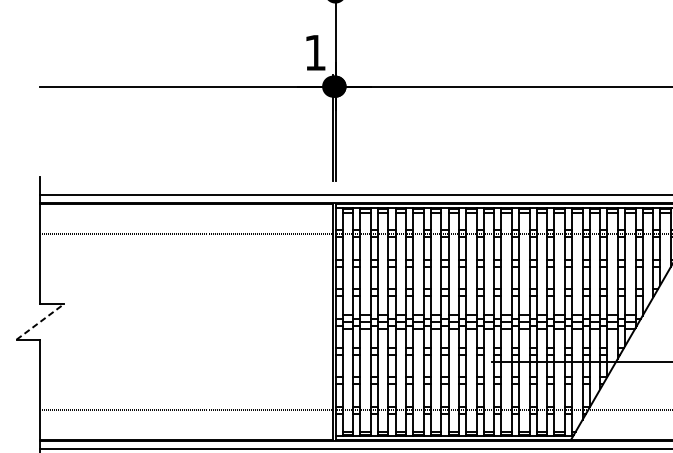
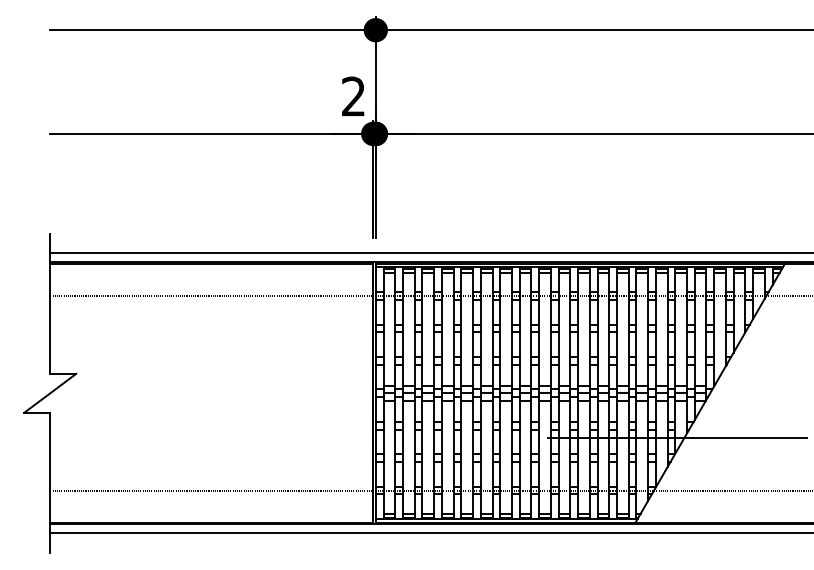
text: (315, 52) -> (353, 96), 1 -> 2
line: (40, 321) -> (50, 392), dashed -> solid

